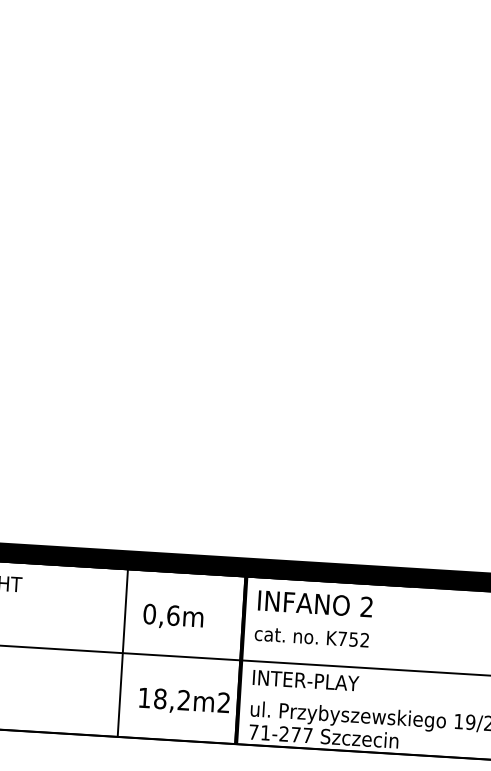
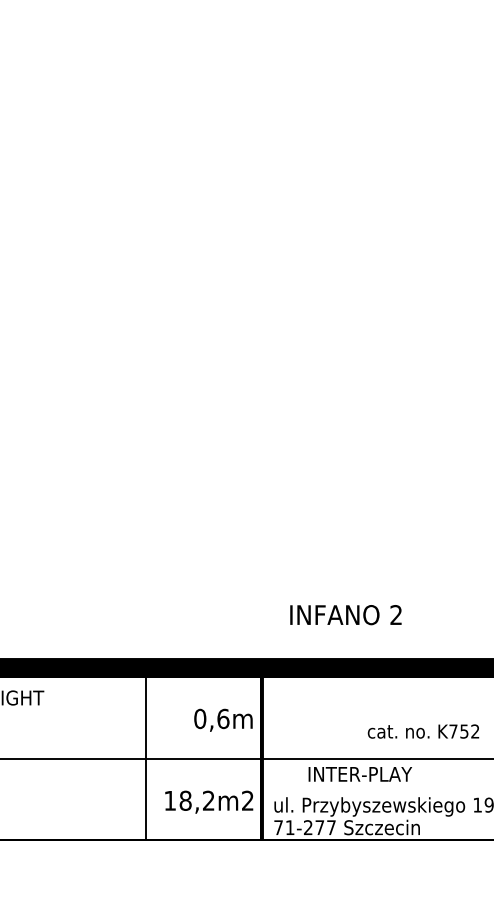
text: (314, 604) -> (345, 615), moved
text: (173, 616) -> (223, 719), moved
text: (311, 636) -> (423, 731), moved
text: (305, 680) -> (359, 774), moved

